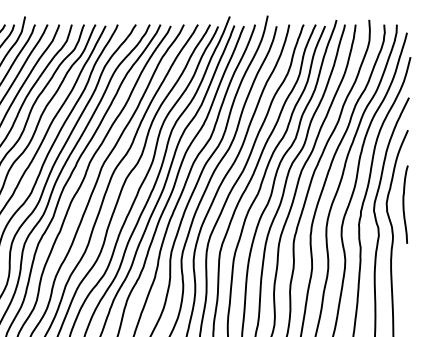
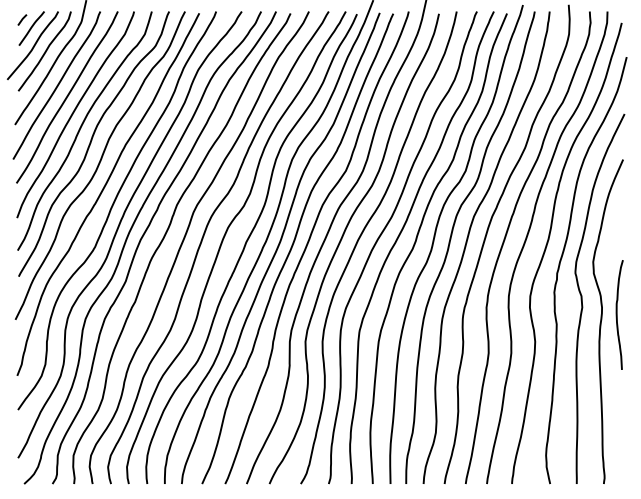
curve: (404, 204) -> (617, 314), moved

